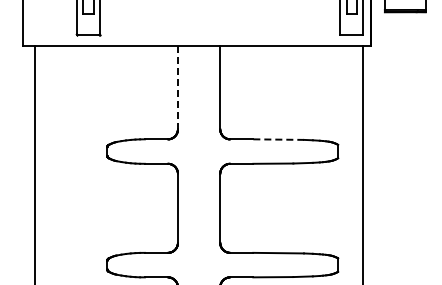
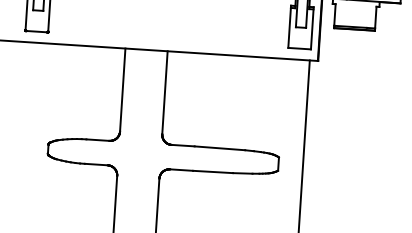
line: (177, 87) -> (122, 89), dashed -> solid
line: (279, 139) -> (220, 148), dashed -> solid

